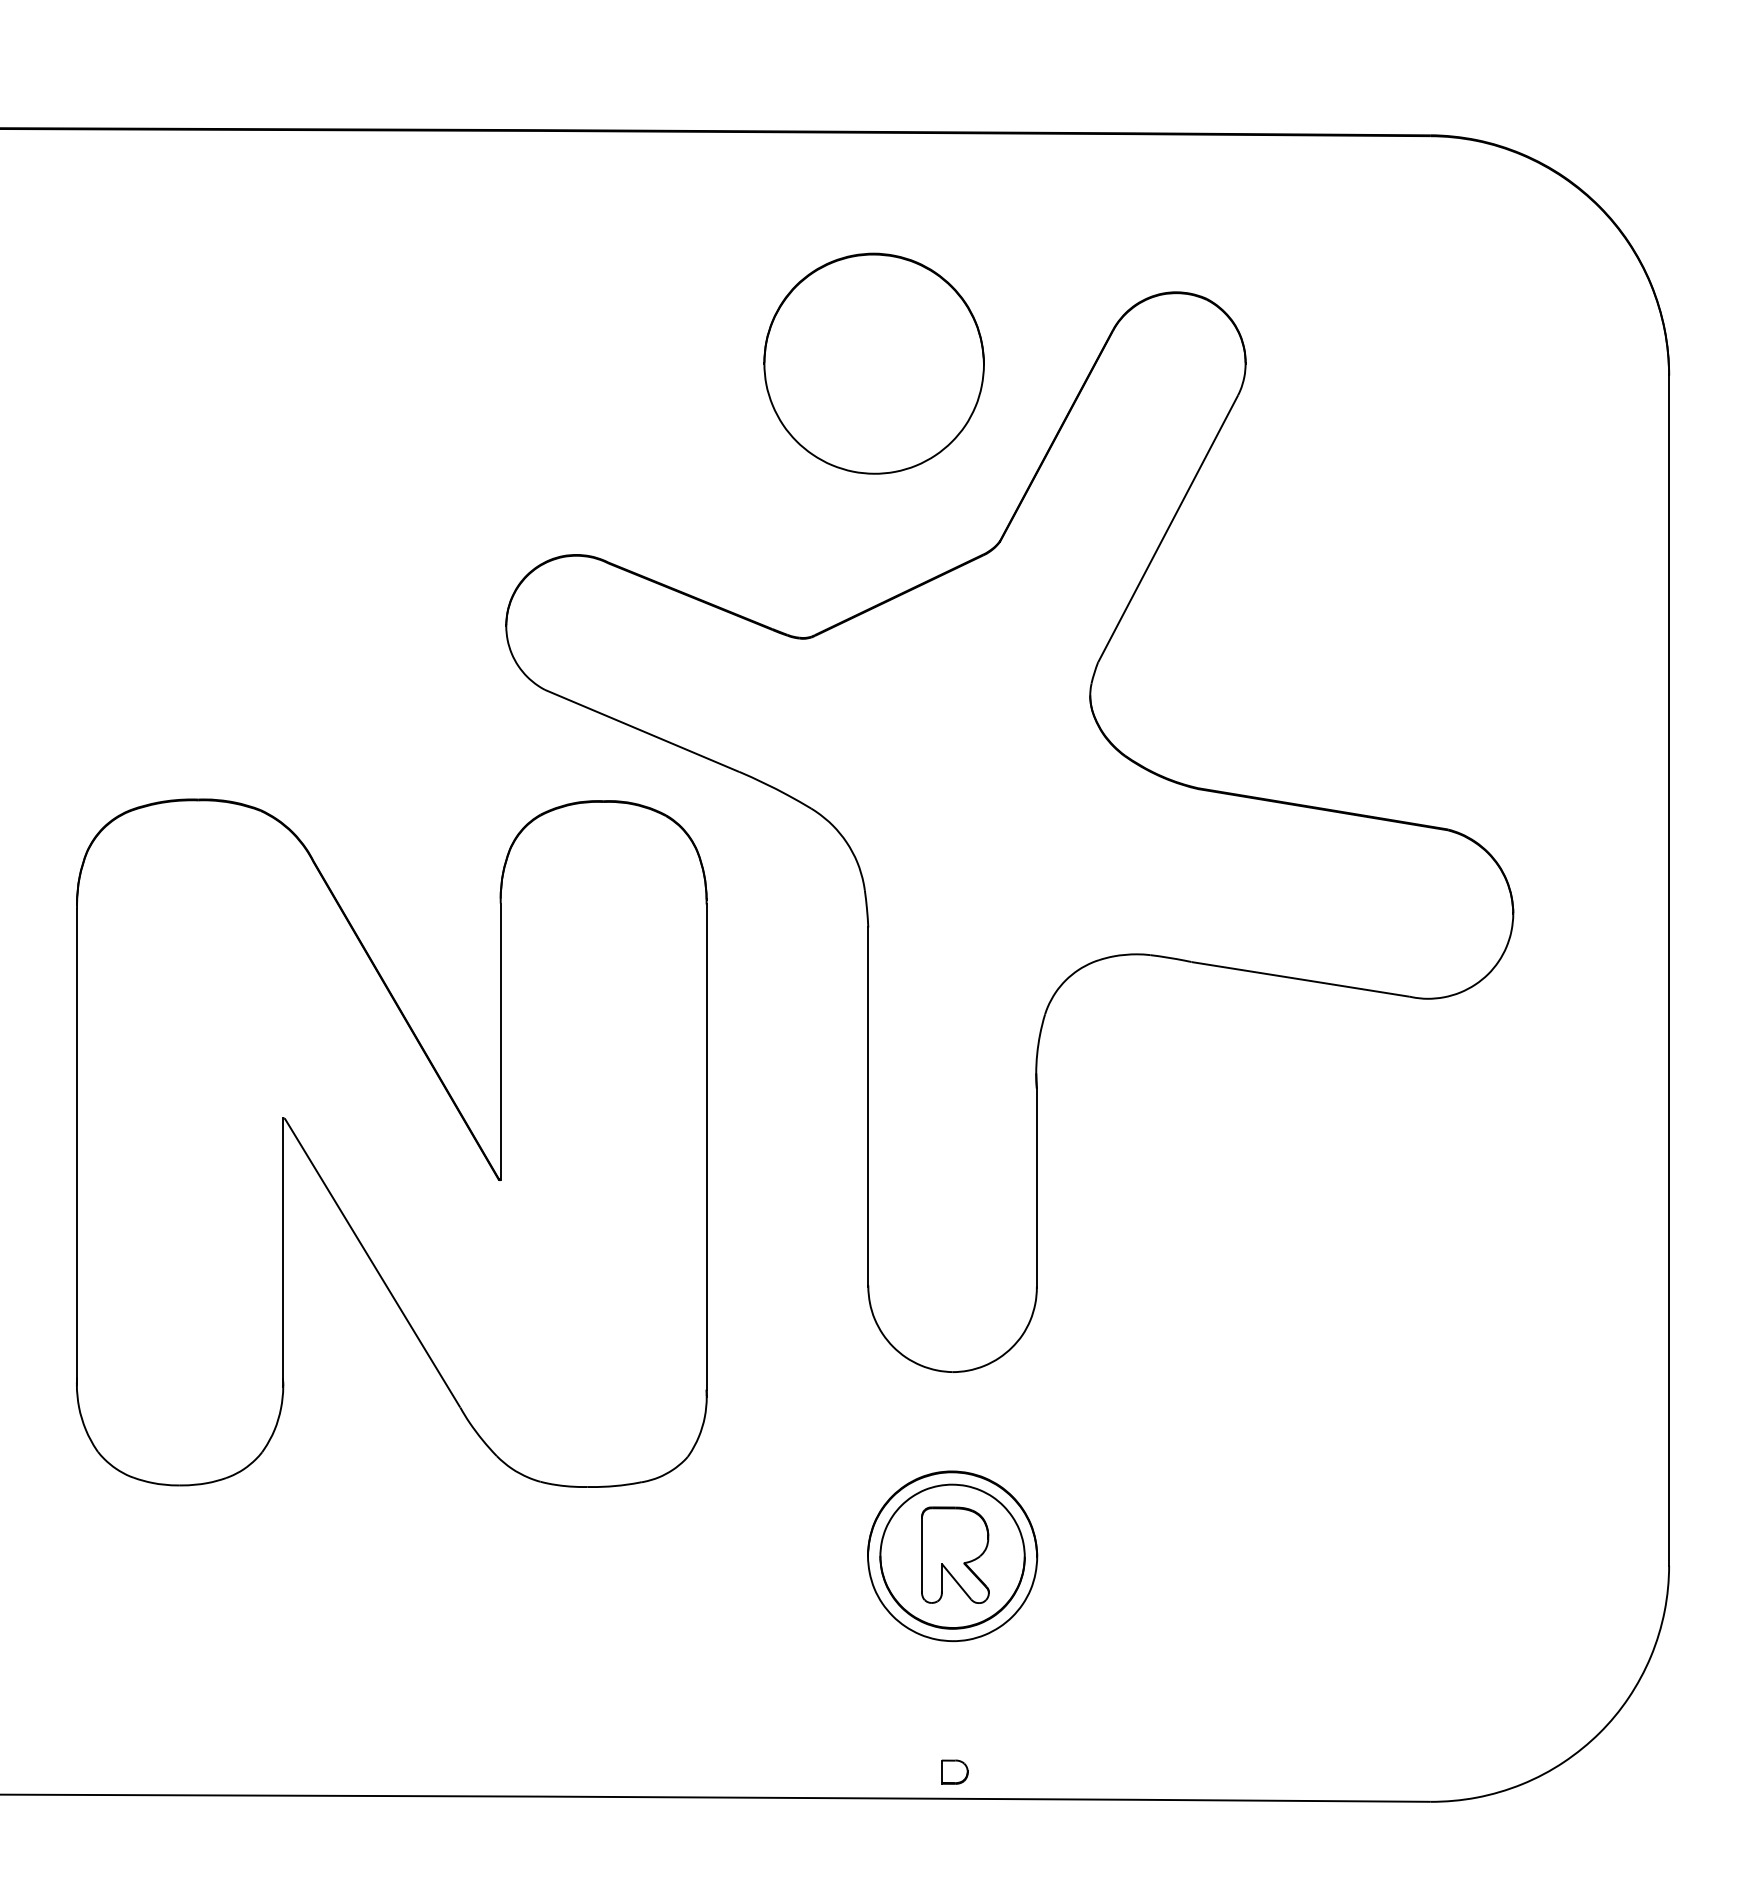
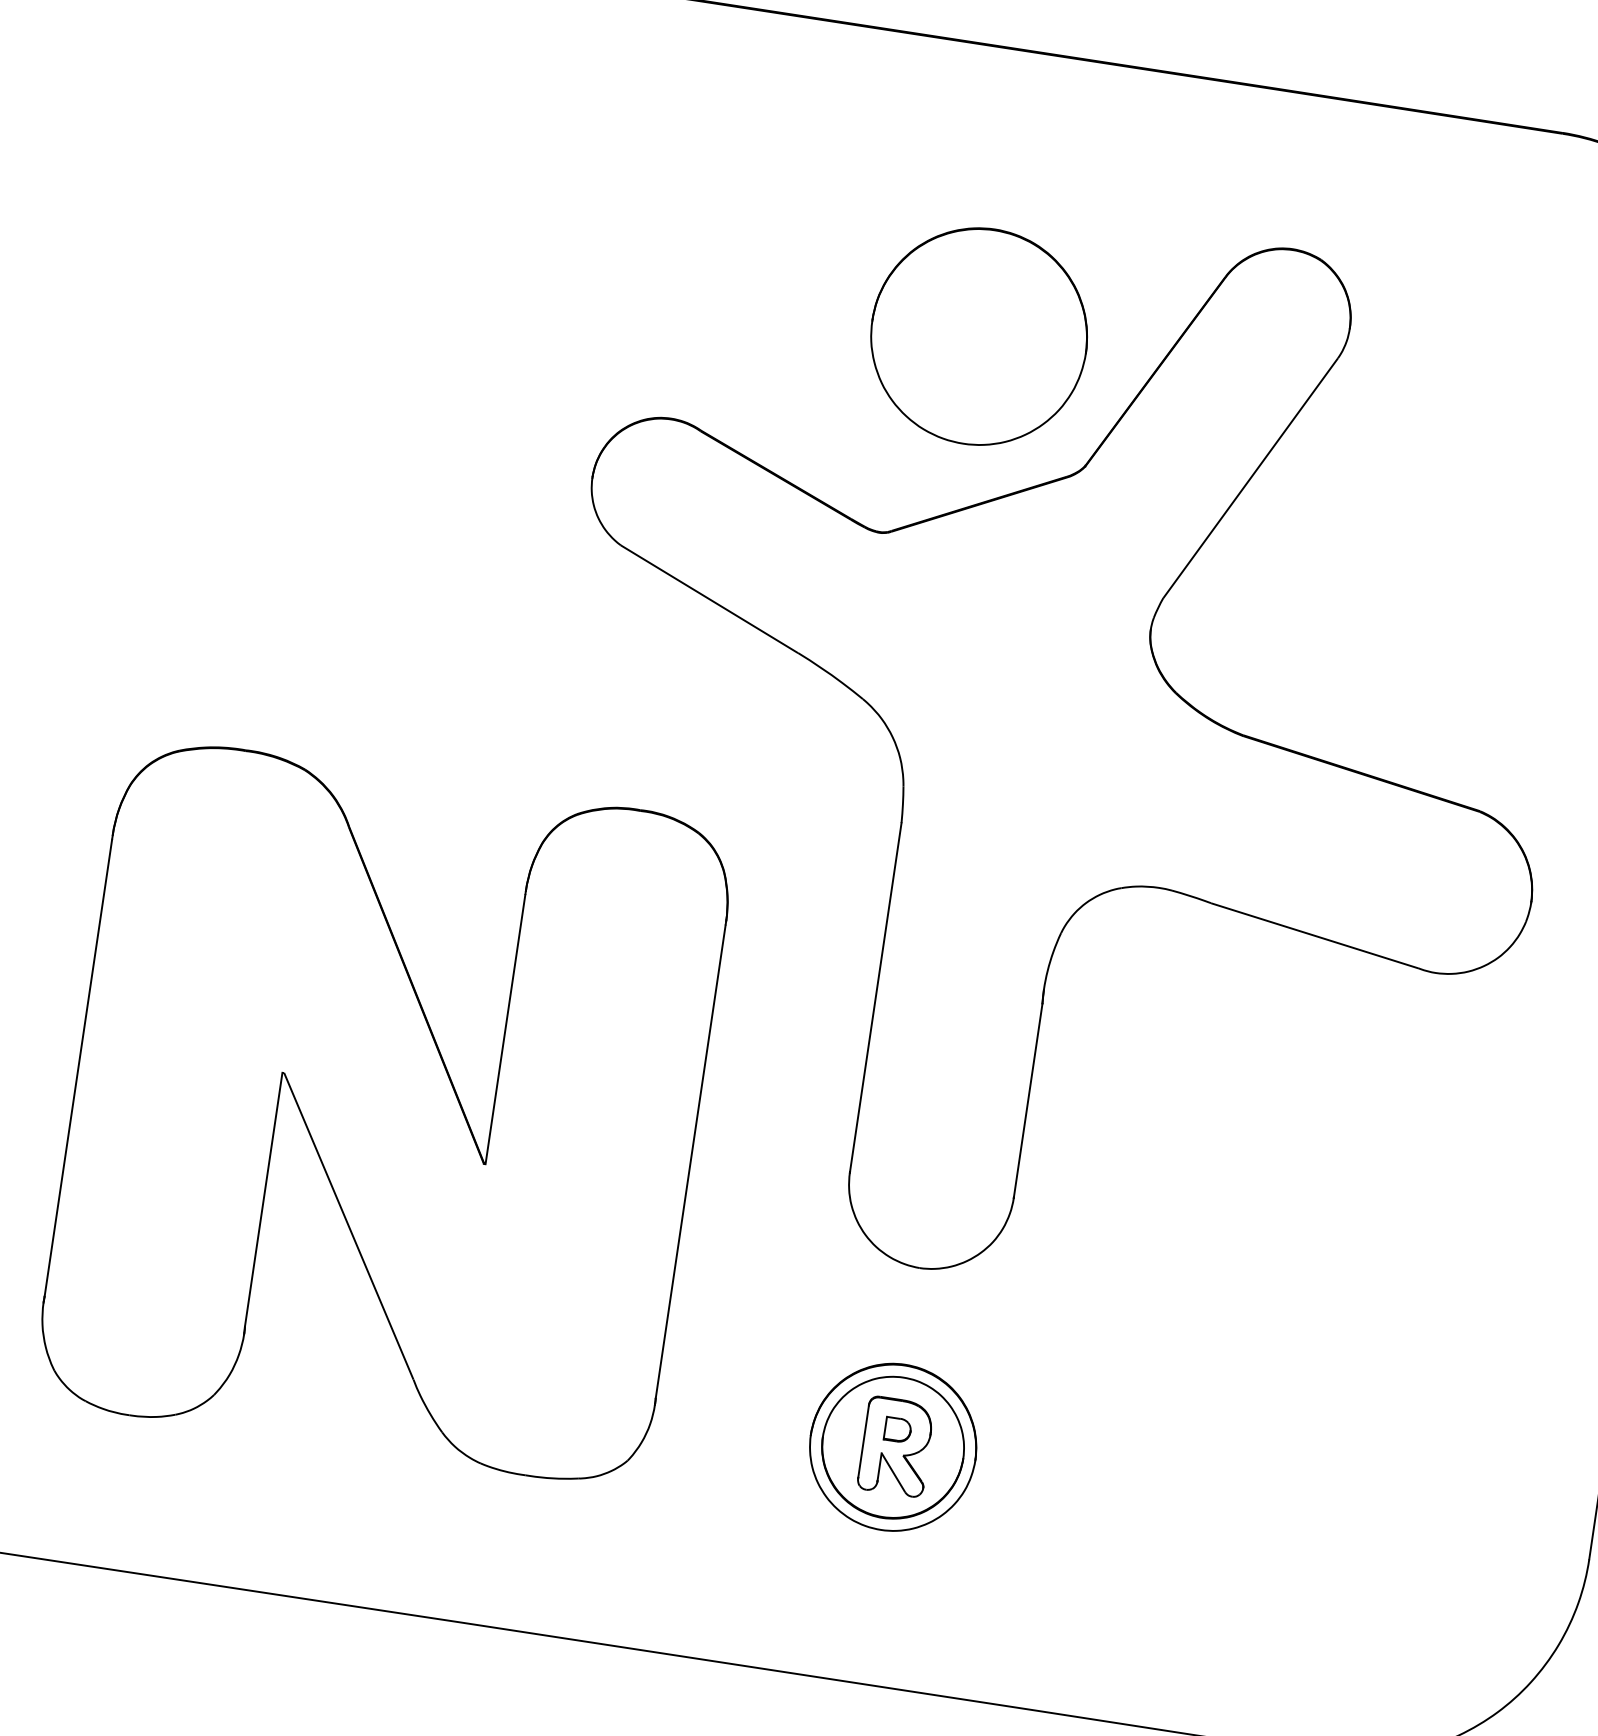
part: (873, 363) -> (978, 336), moved
part: (391, 1142) -> (384, 1111), moved
part: (954, 1771) -> (897, 1429), moved

